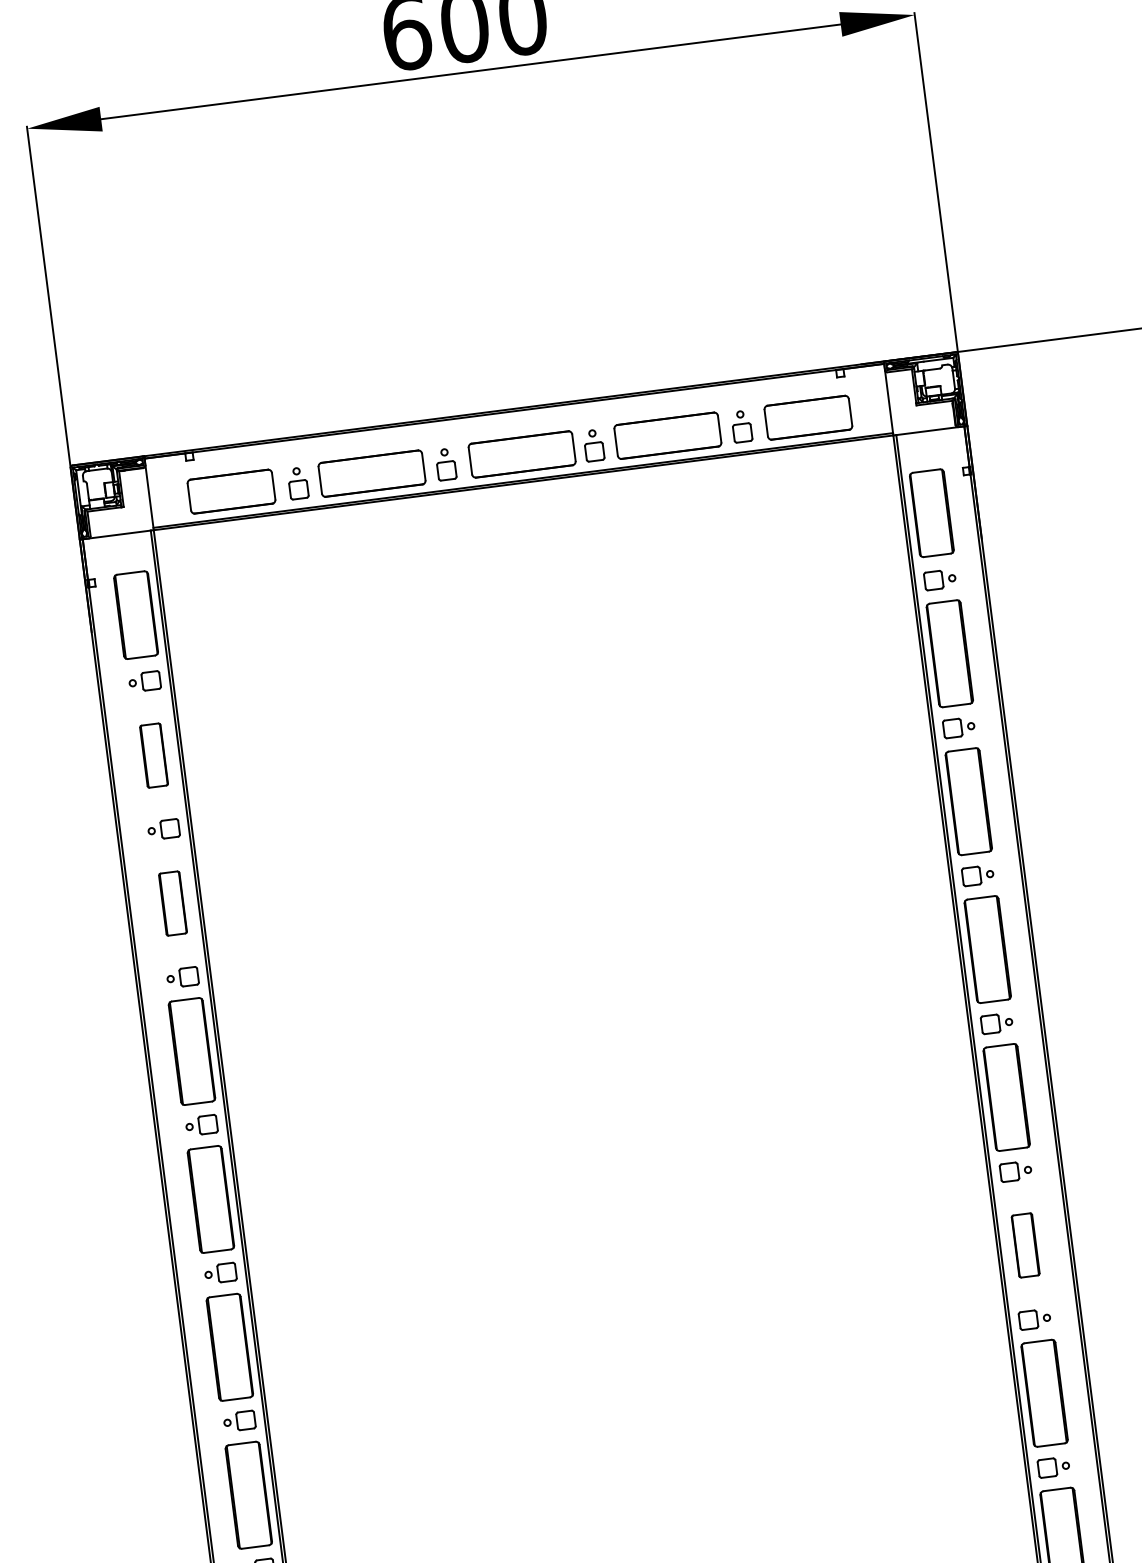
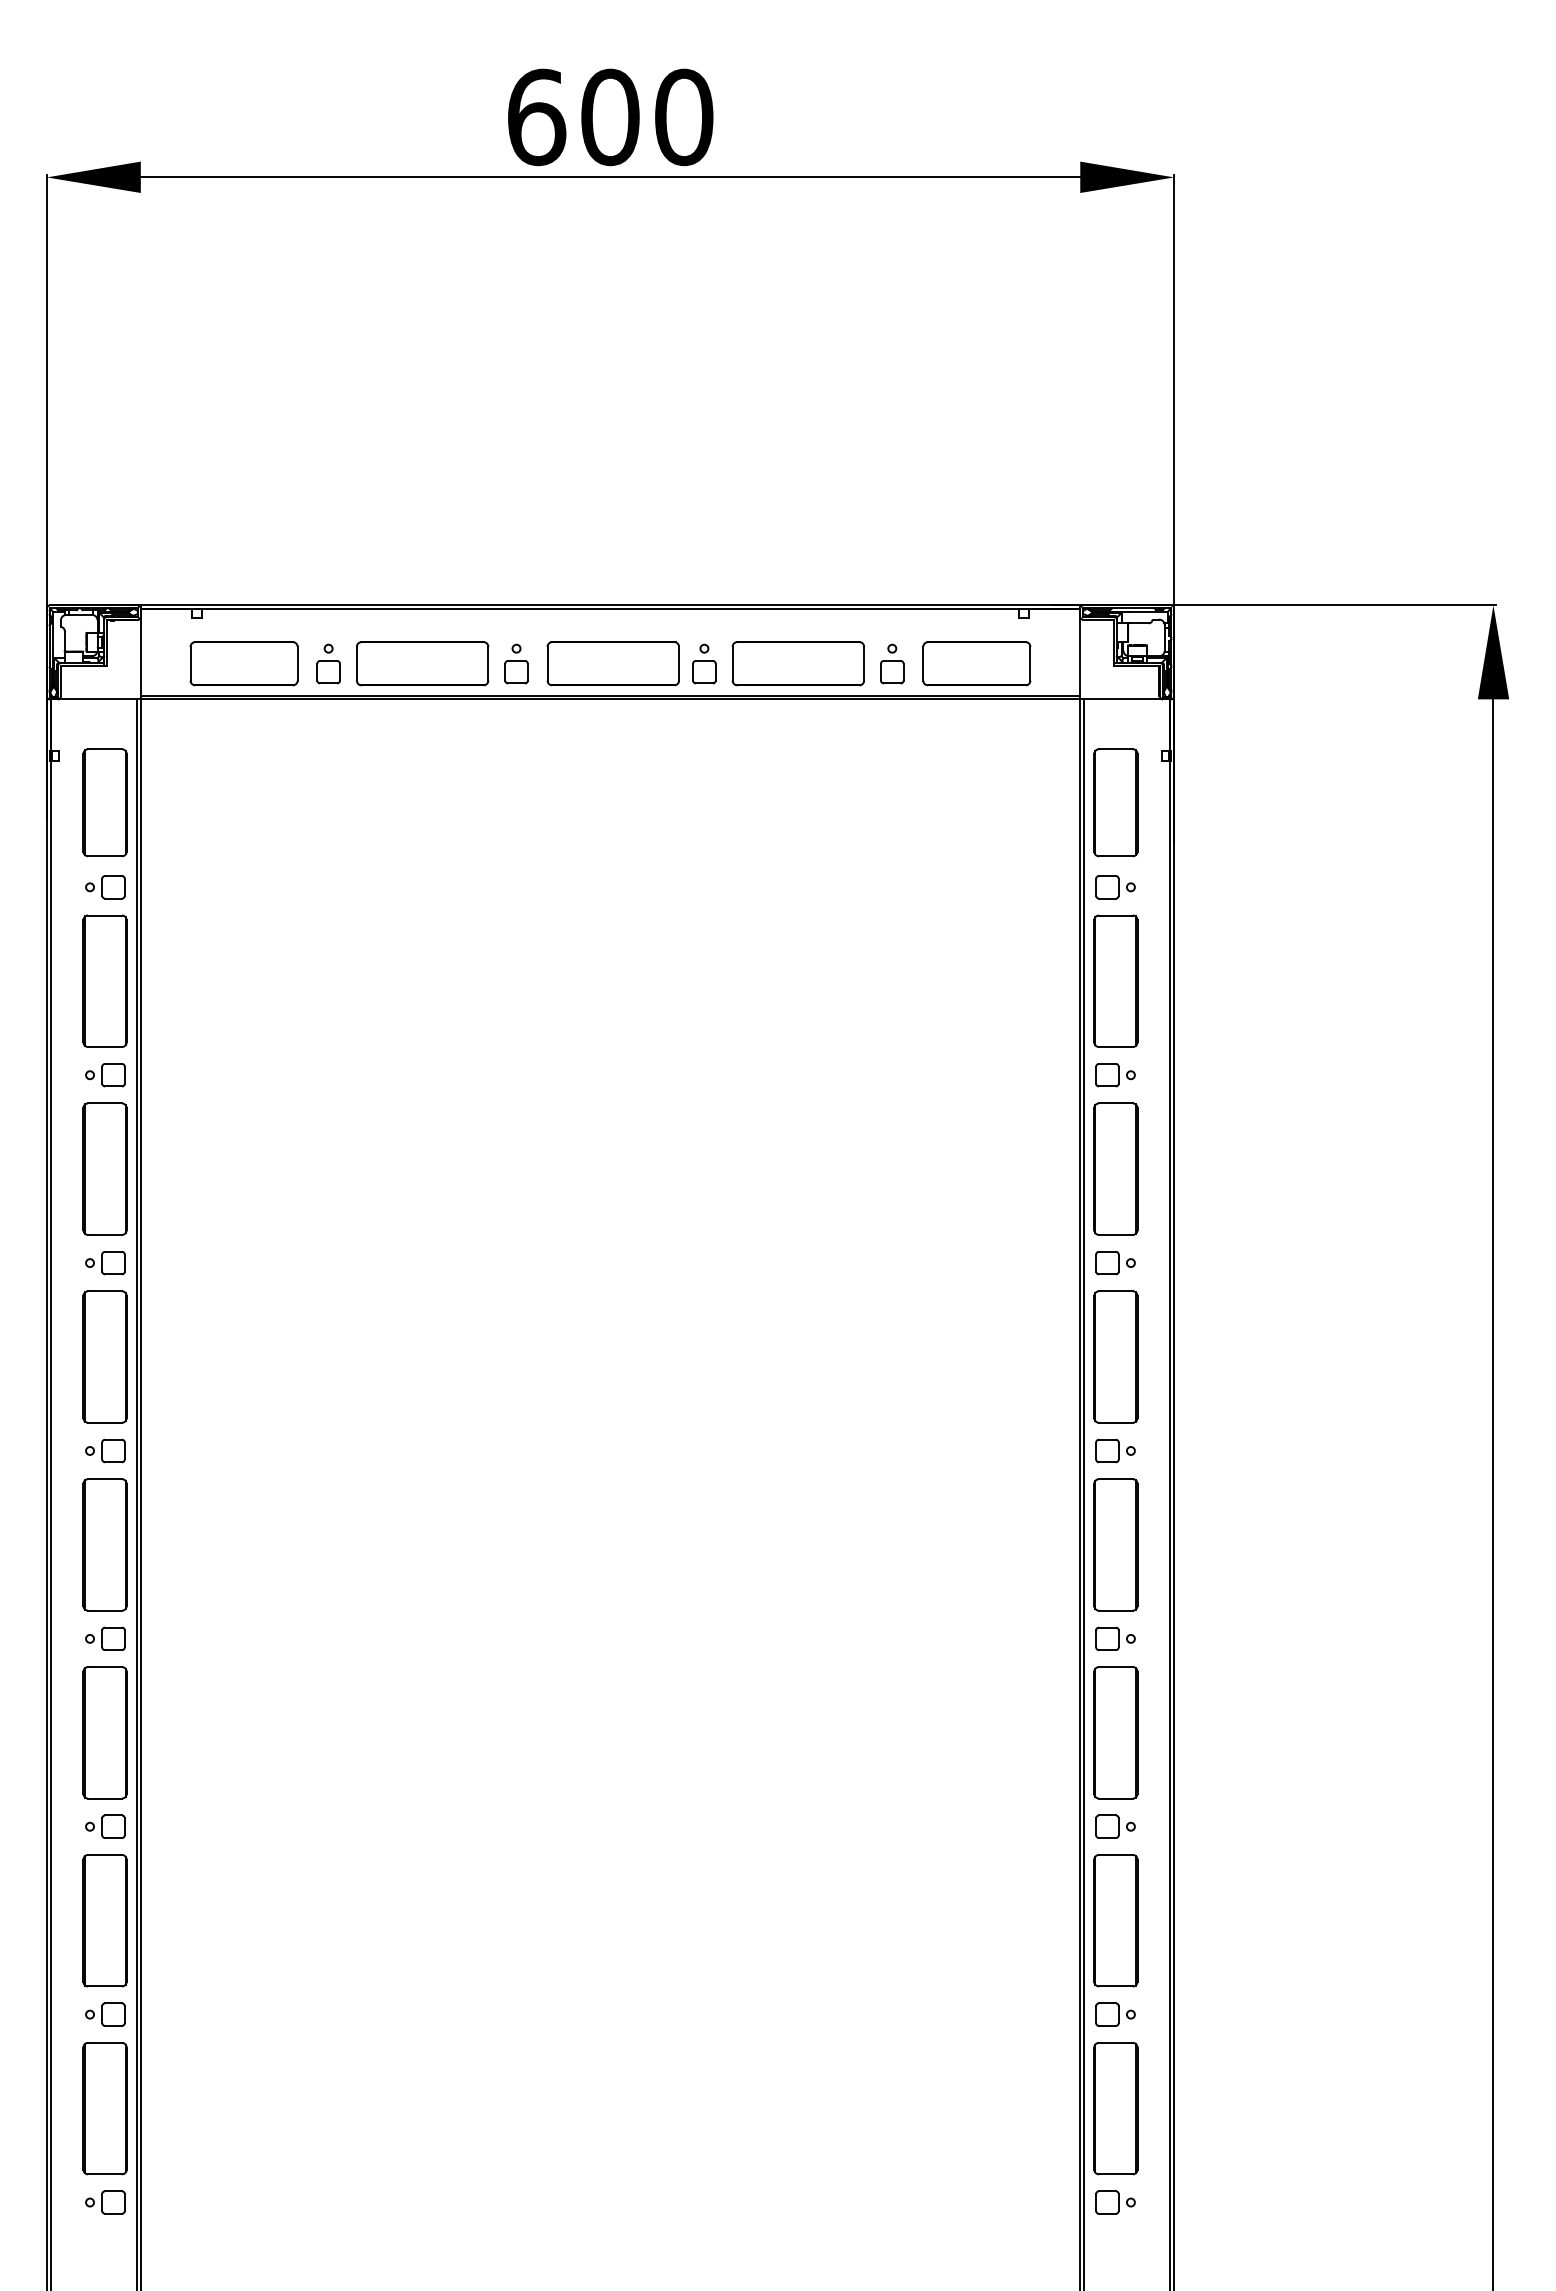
part: (153, 755) -> (104, 980), size x1.67
part: (172, 903) -> (104, 1168), size x1.67
part: (1025, 1245) -> (1115, 1732), size x1.67

